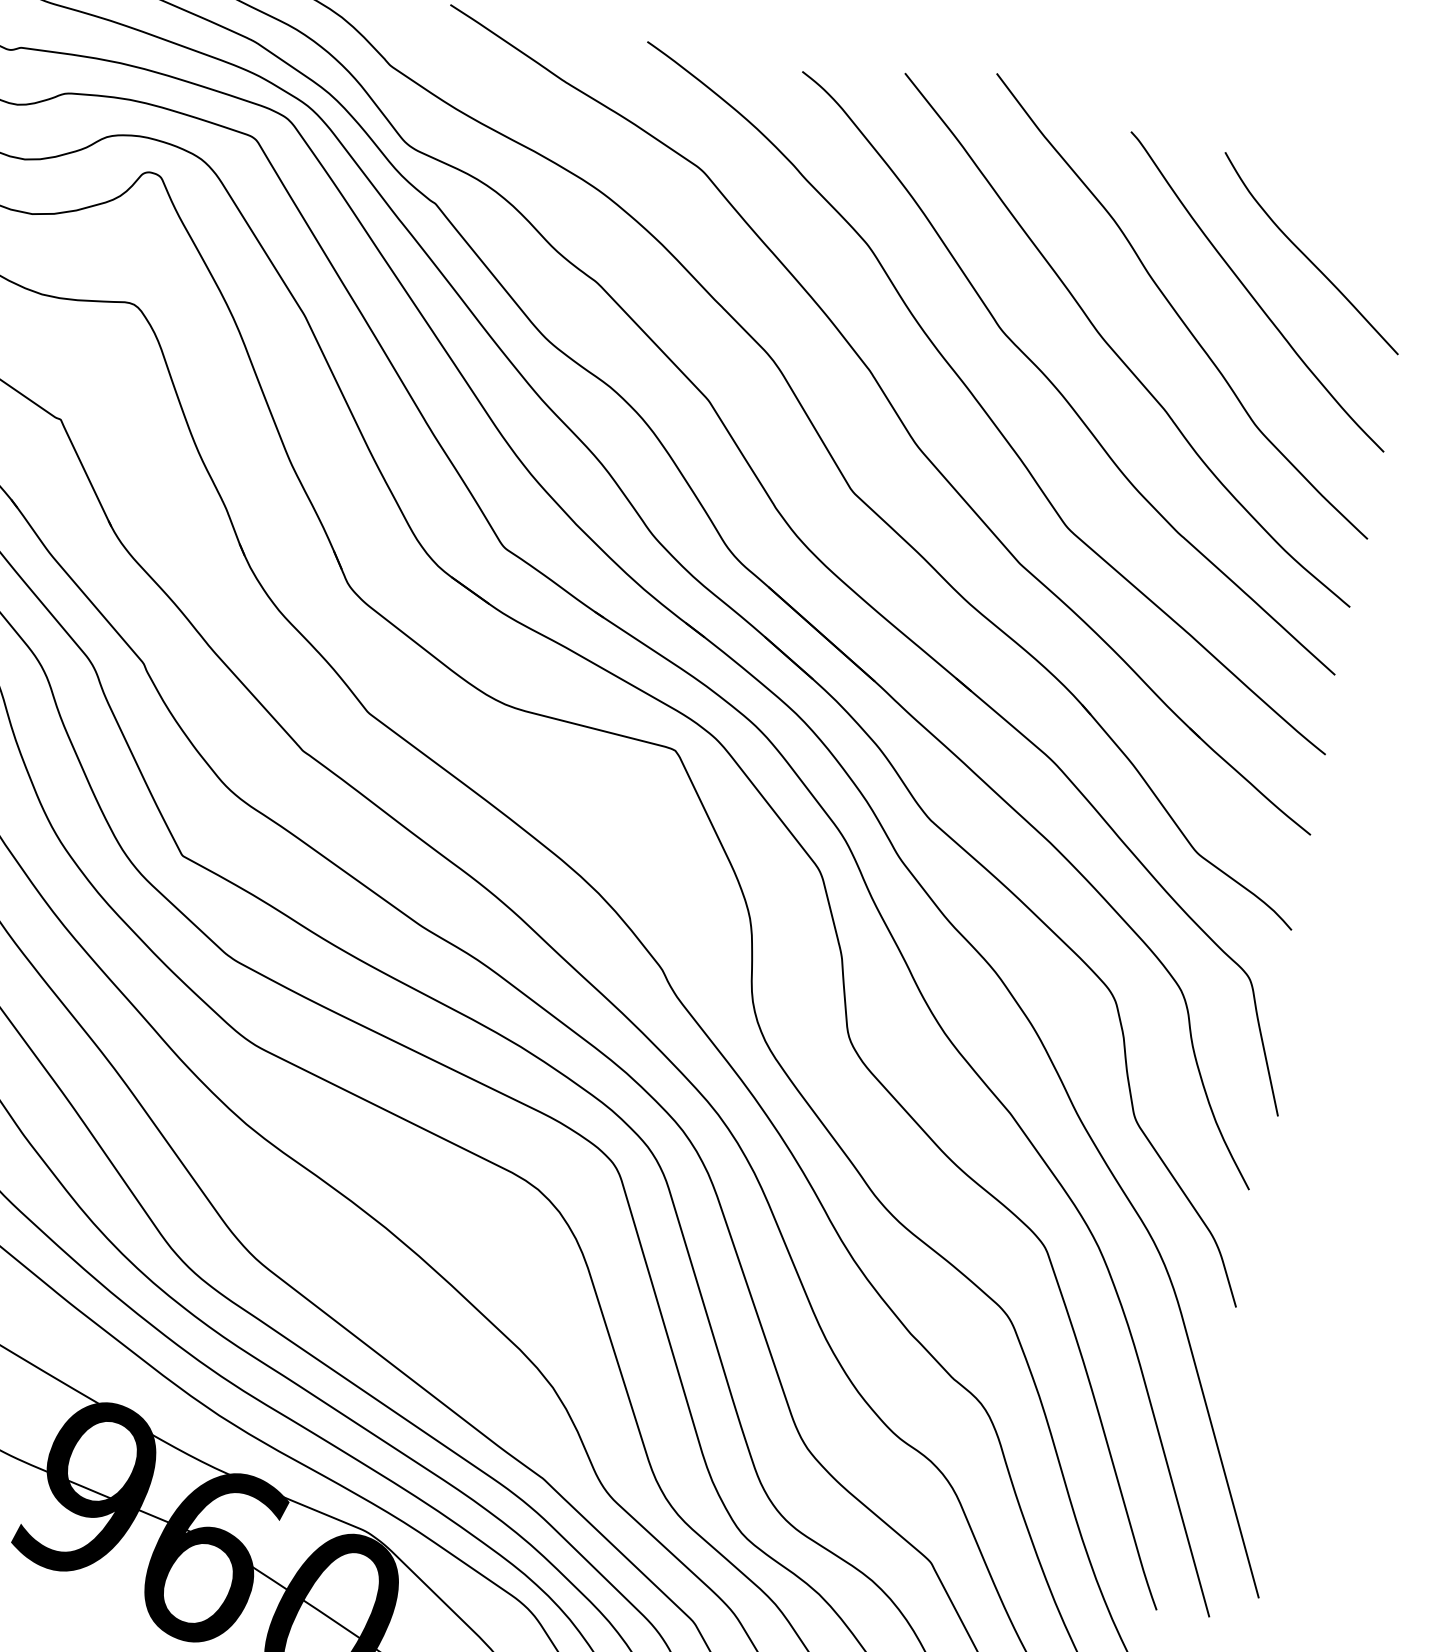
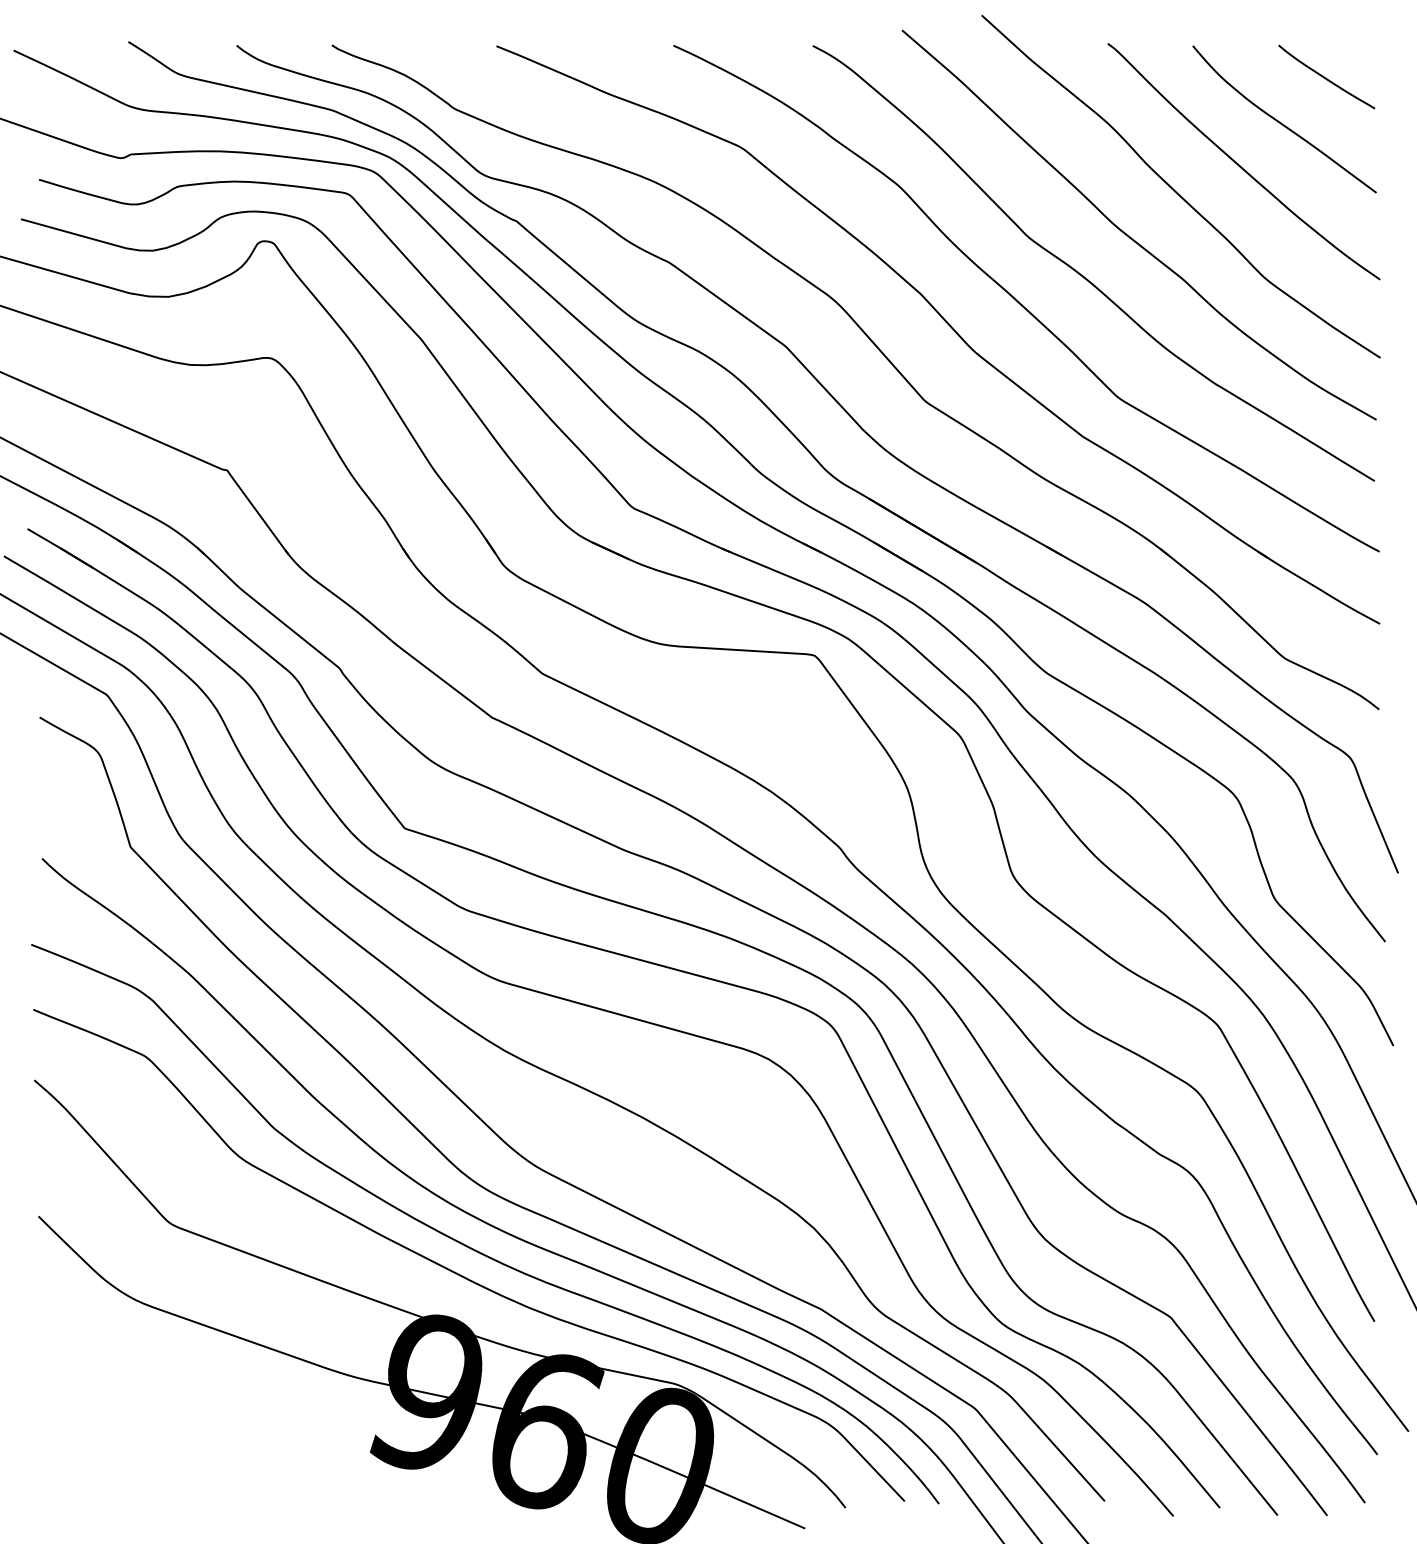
curve: (1367, 215) -> (1326, 77), added

